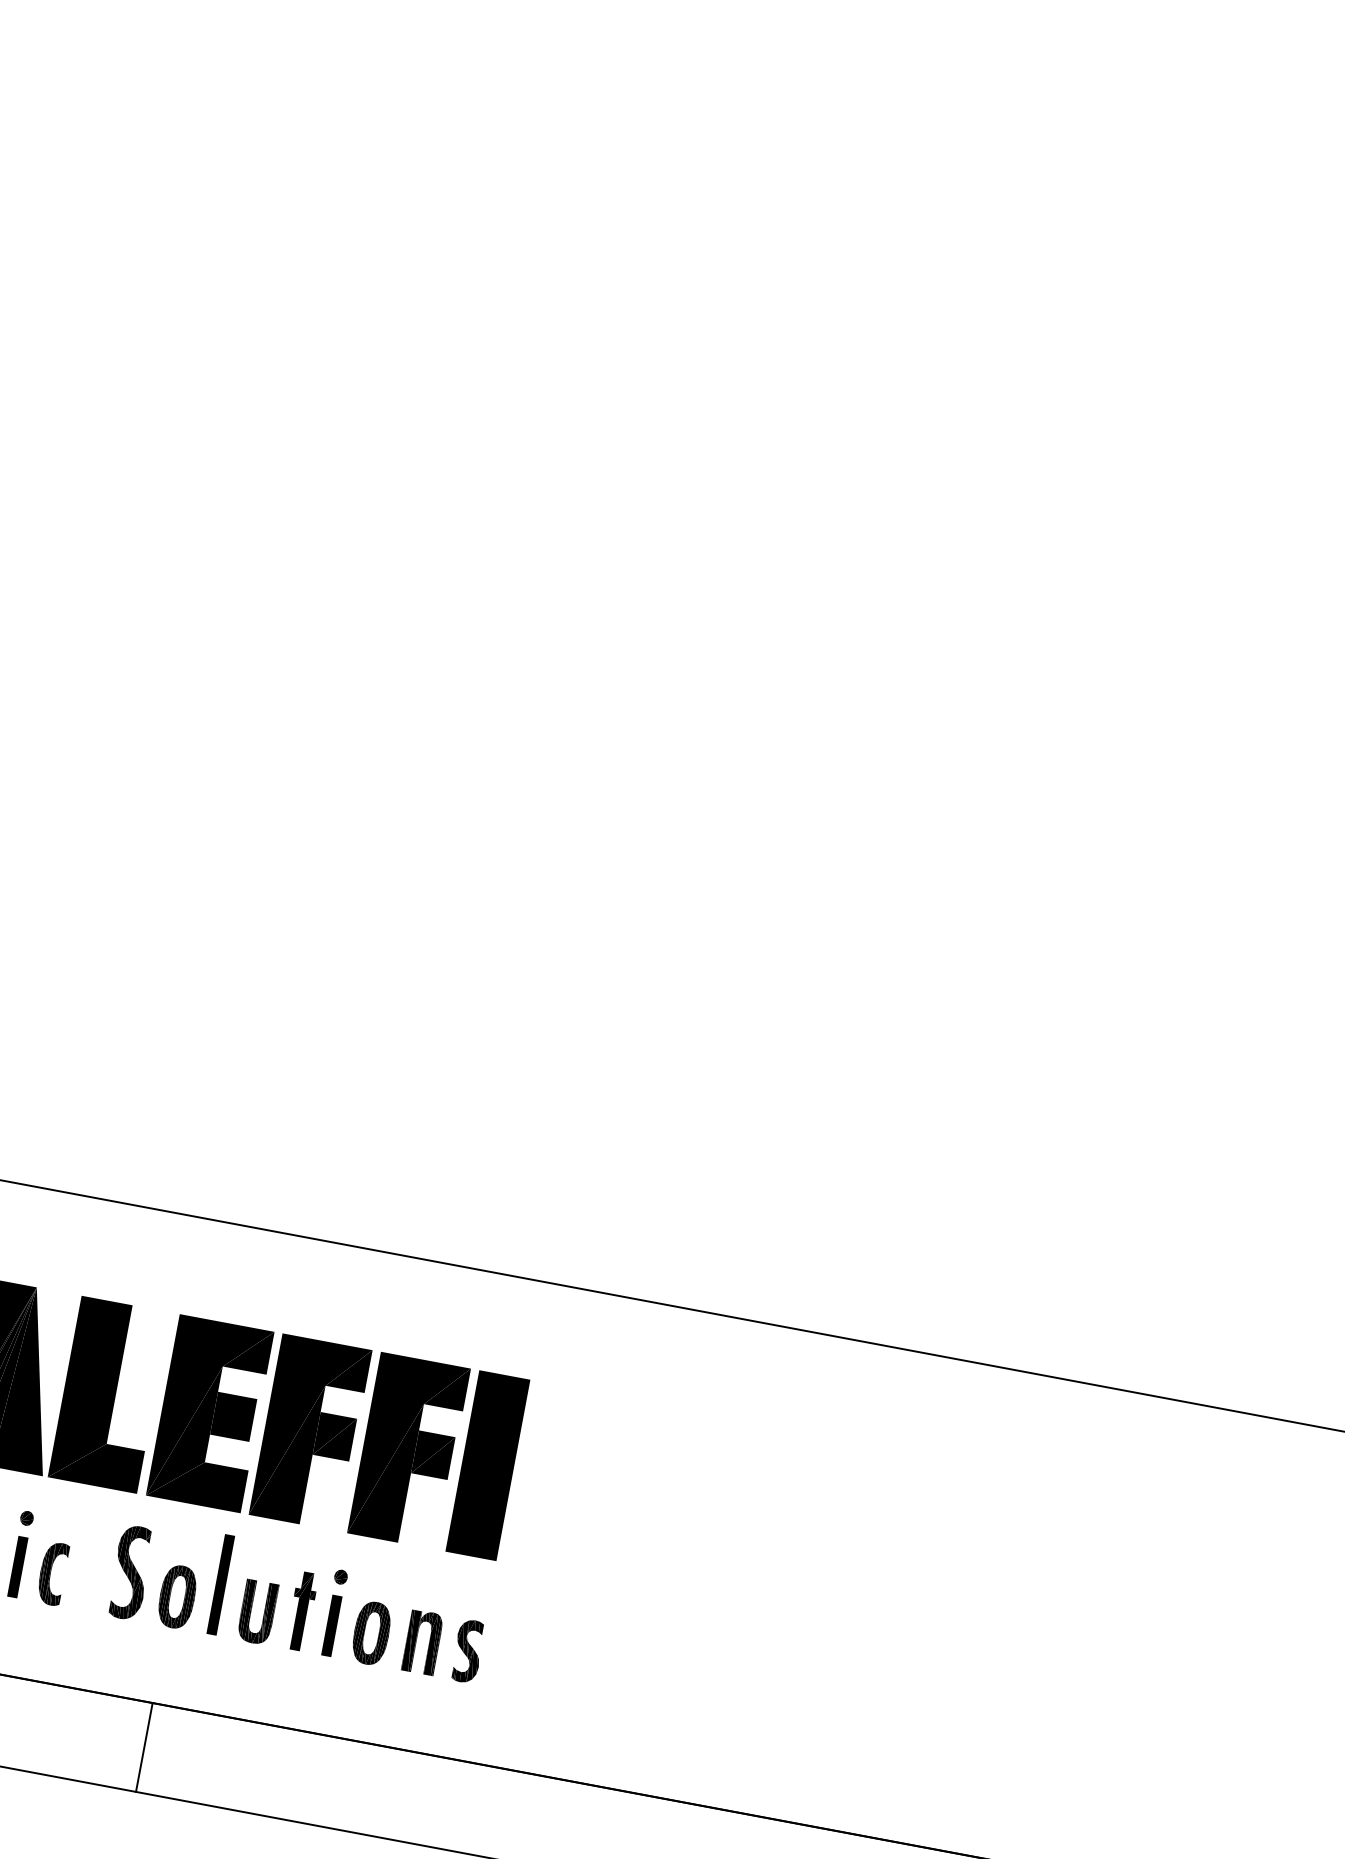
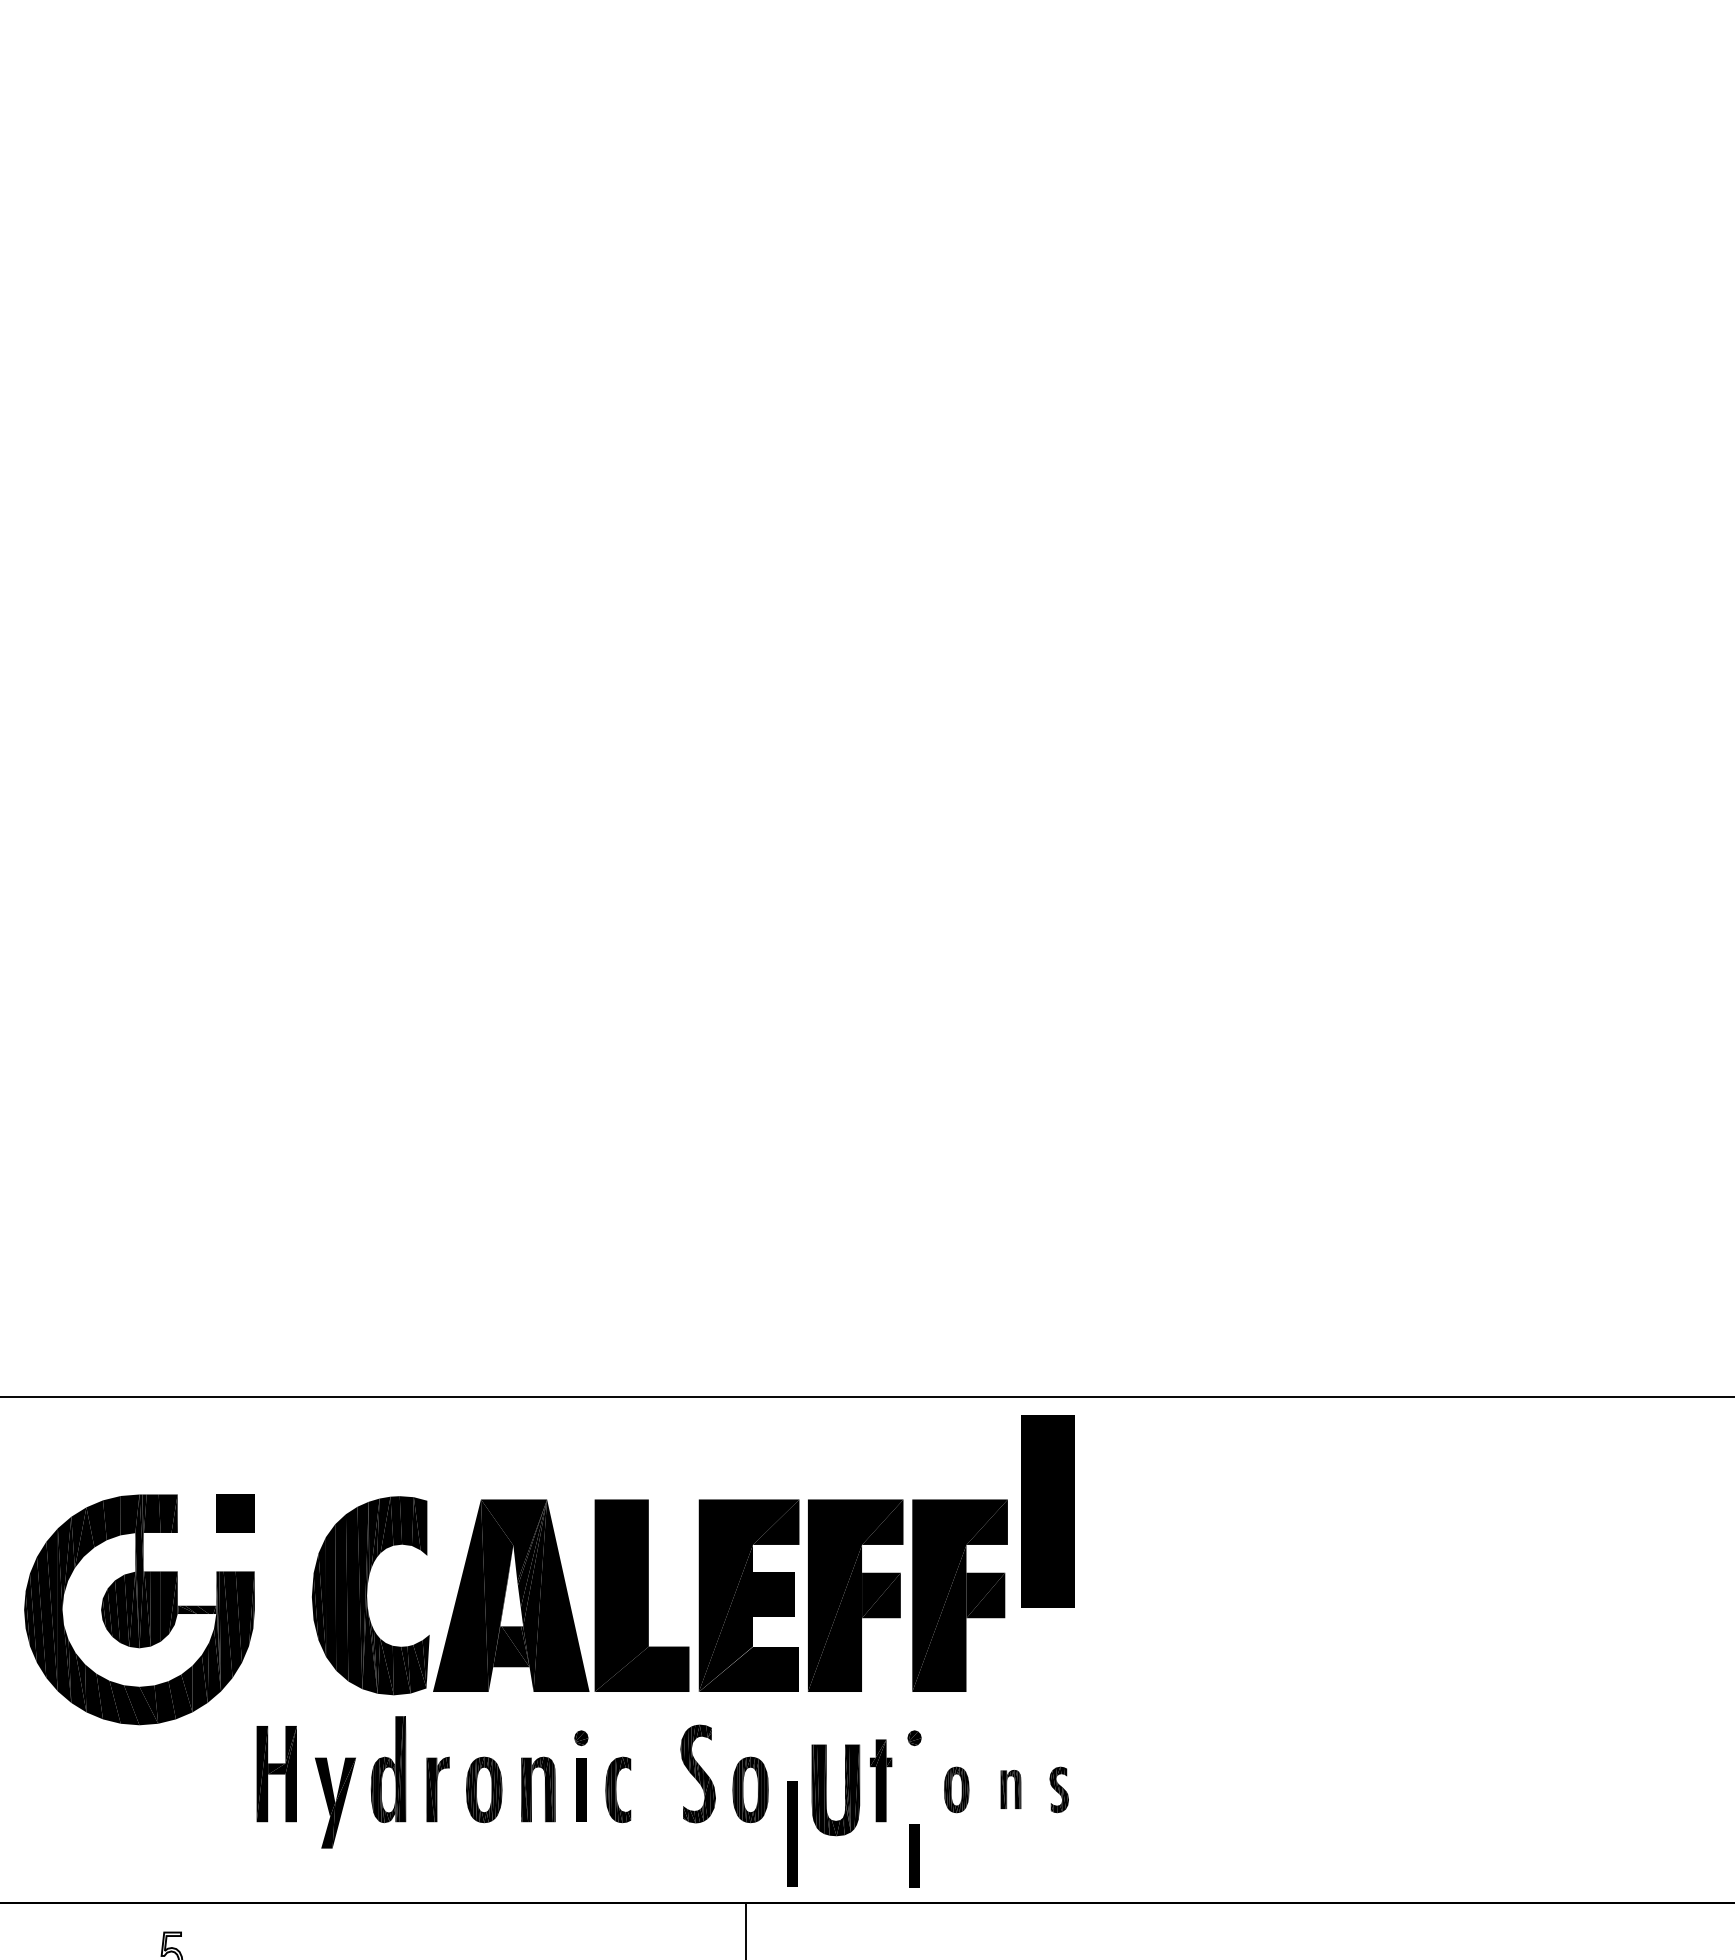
part: (487, 1465) -> (1047, 1511), moved
part: (220, 1584) -> (792, 1833), moved
part: (257, 1612) -> (835, 1790), size x1.4
part: (331, 1625) -> (914, 1855), moved
part: (371, 1632) -> (956, 1789), size x0.7
part: (422, 1642) -> (1010, 1789), size x0.6
part: (468, 1651) -> (1059, 1789), size x0.7

